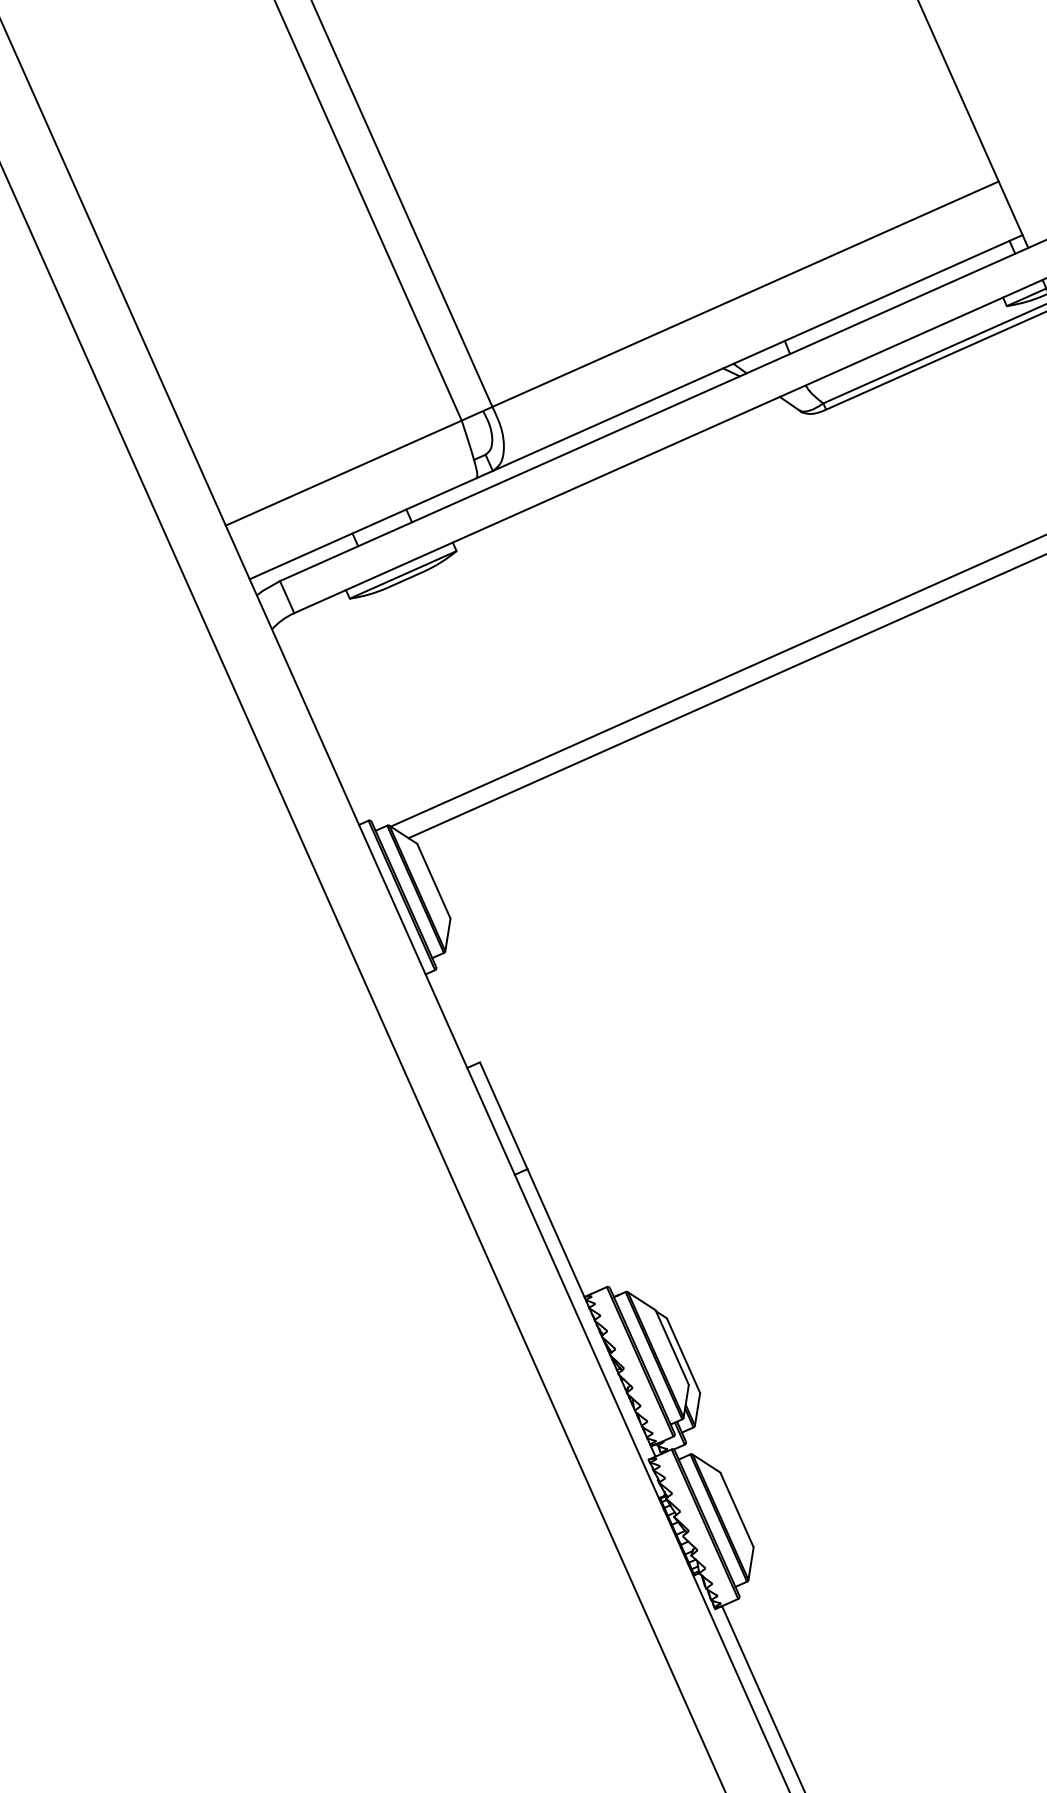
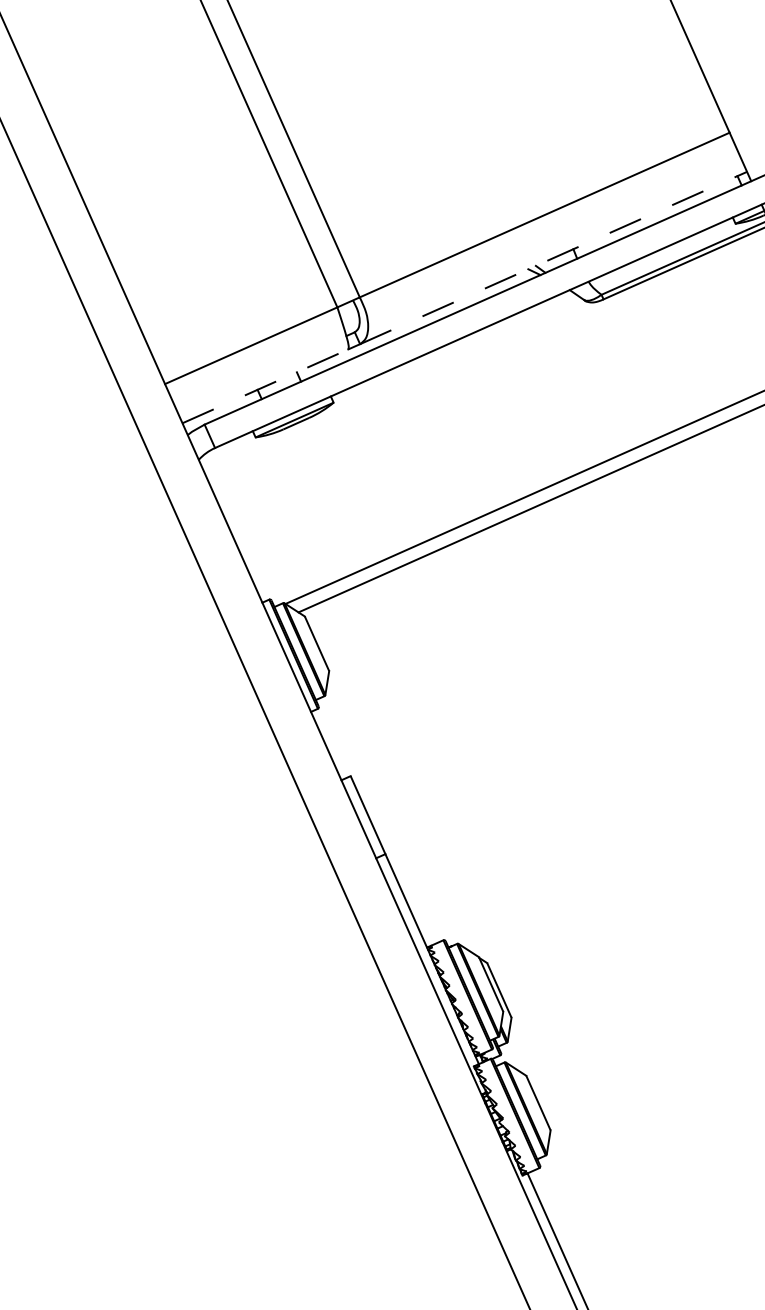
line: (757, 353) -> (553, 258), solid -> dashed
line: (363, 528) -> (265, 386), solid -> dashed

